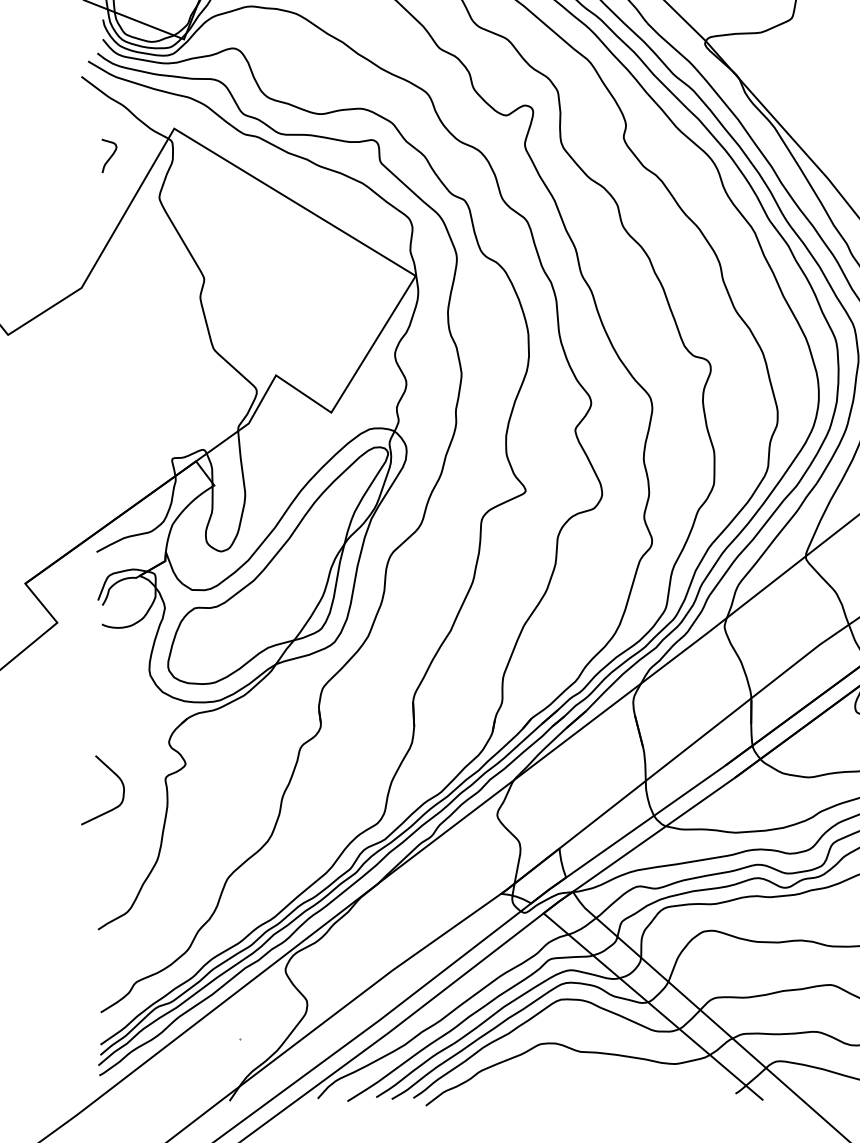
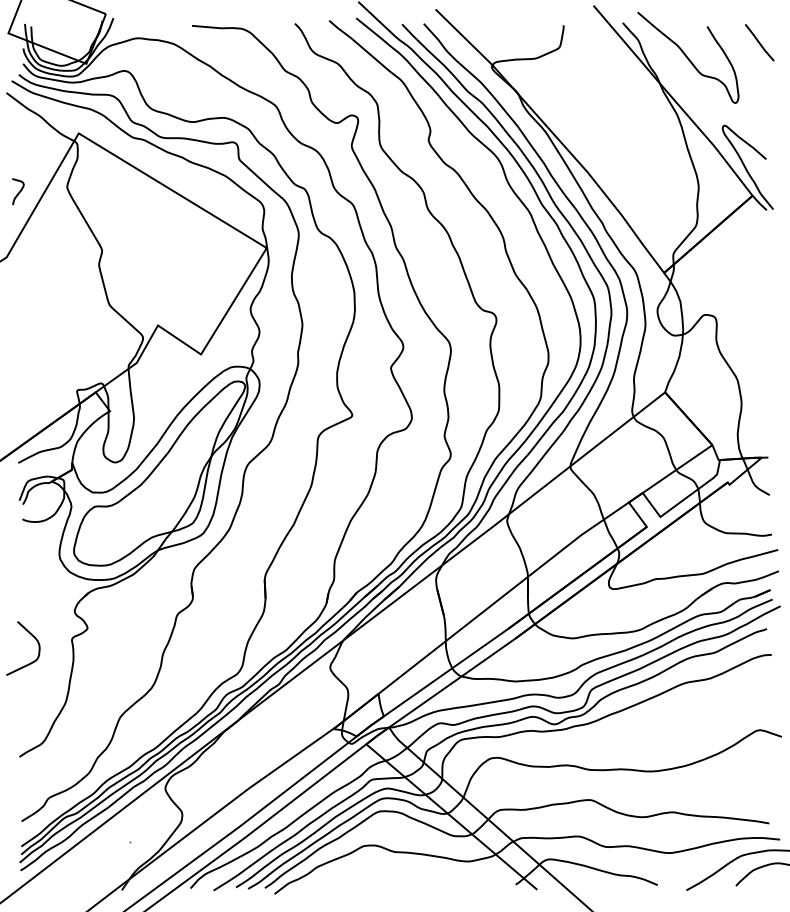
curve: (110, 155) -> (19, 191), moved

